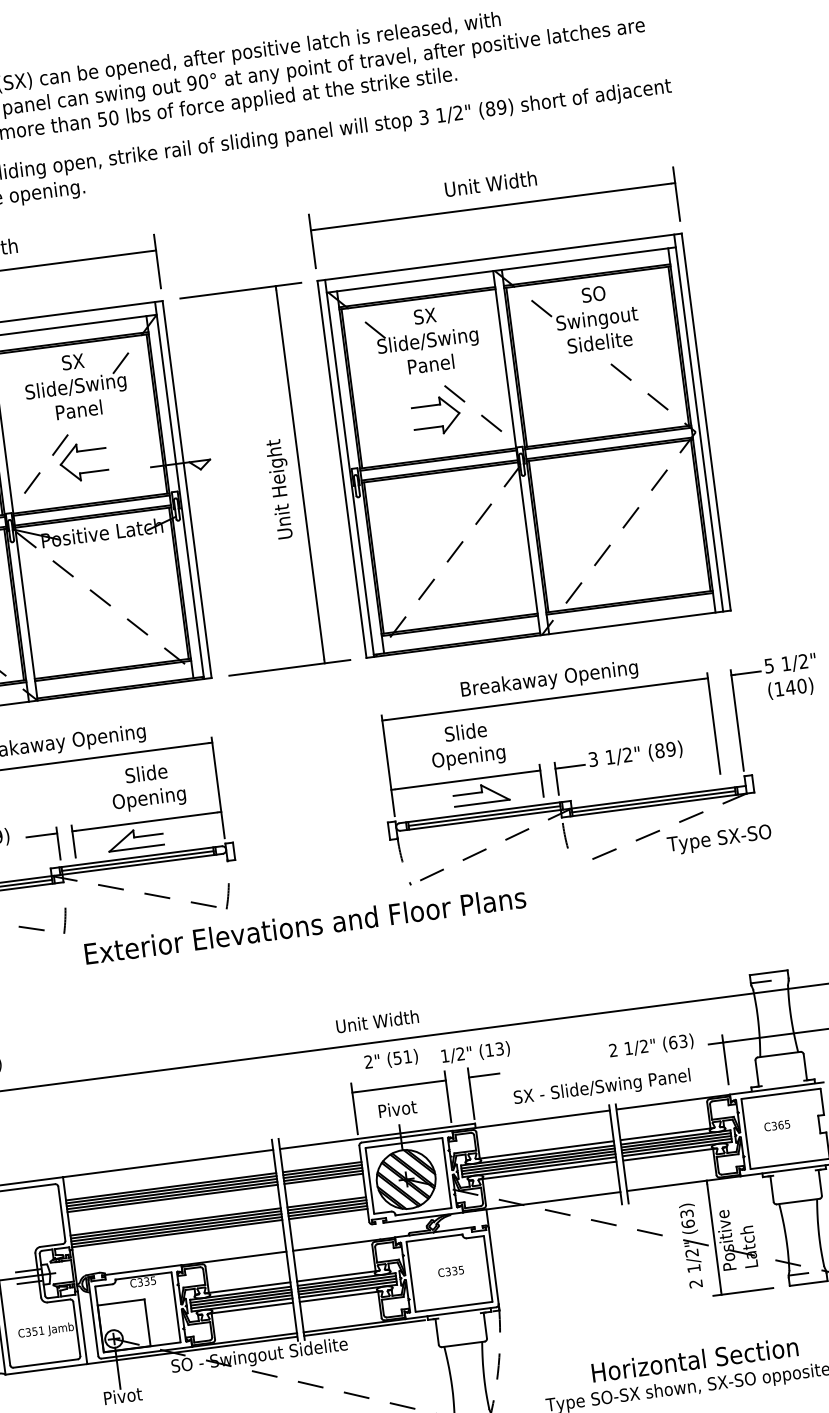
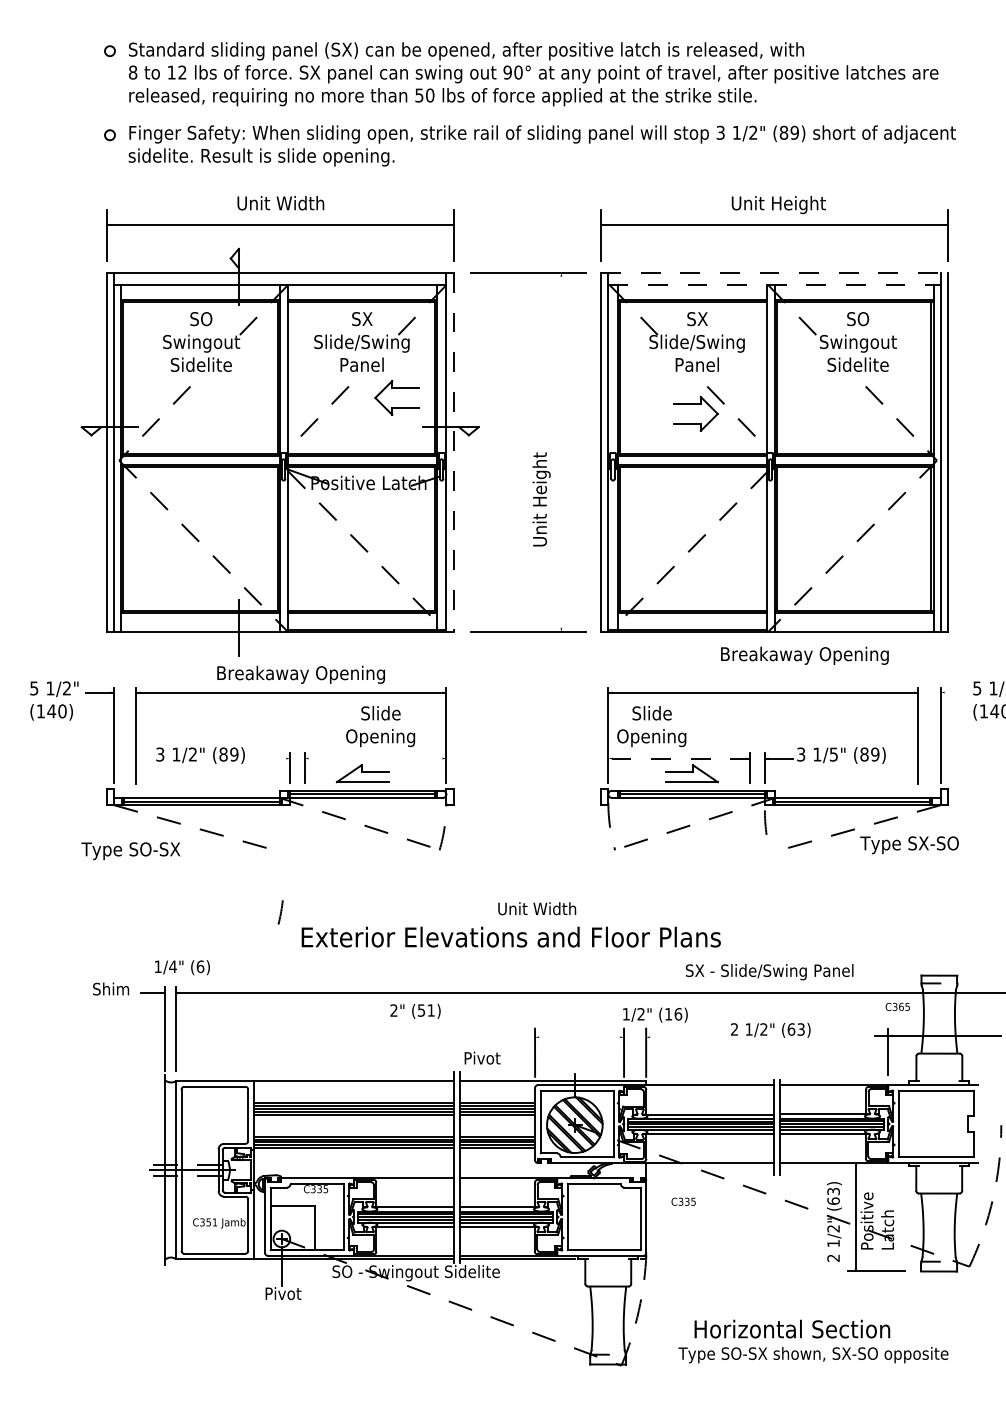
text: (515, 183) -> (798, 205), Unit Width -> Unit Height
line: (500, 256) -> (775, 272), solid -> dashed
line: (502, 270) -> (775, 285), solid -> dashed
part: (81, 452) -> (396, 388), moved
line: (300, 473) -> (561, 451), removed
line: (186, 489) -> (453, 452), solid -> dashed
text: (280, 489) -> (541, 499), moved
line: (745, 673) -> (954, 692), removed
text: (549, 679) -> (804, 655), moved
text: (466, 745) -> (651, 726), moved
text: (627, 754) -> (833, 754), 1/2" -> 1/5"
line: (466, 780) -> (679, 758), solid -> dashed
line: (146, 821) -> (375, 758), removed
line: (41, 835) -> (275, 758), removed
line: (64, 920) -> (280, 912), moved
text: (304, 925) -> (510, 936), moved
text: (377, 1021) -> (537, 908), moved
text: (651, 1046) -> (770, 1030), moved
text: (499, 1049) -> (678, 1014), (13) -> (16)
text: (391, 1060) -> (415, 1011), moved
line: (484, 1075) -> (660, 1037), removed
line: (399, 1086) -> (579, 1037), removed
text: (602, 1088) -> (769, 972), moved
text: (397, 1108) -> (482, 1057), moved
text: (776, 1125) -> (897, 1006), moved
text: (450, 1271) -> (683, 1201), moved
text: (695, 1359) -> (792, 1328), moved

